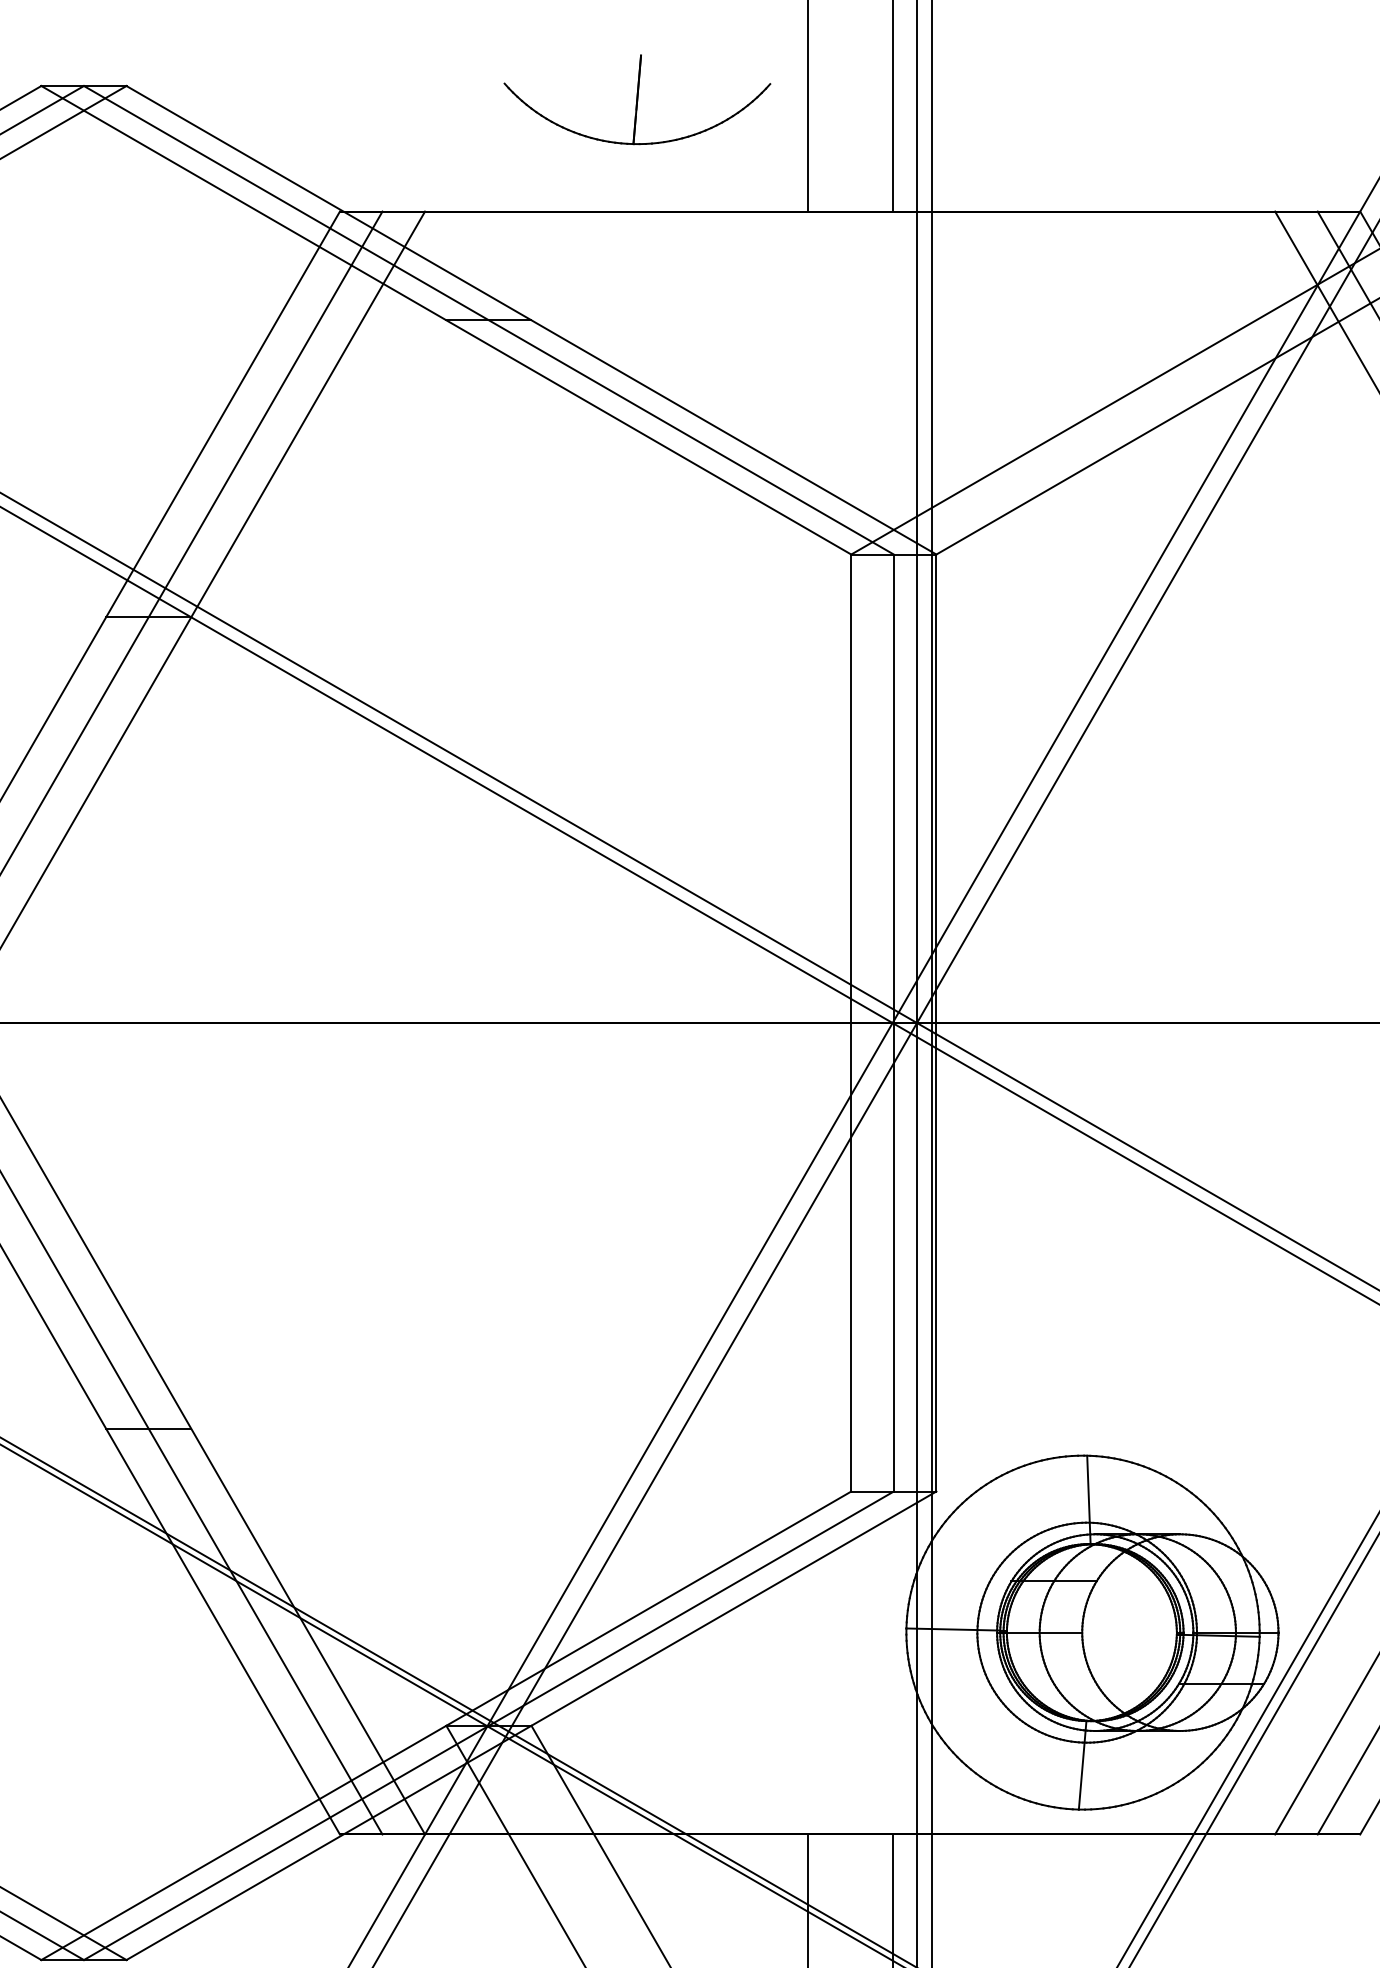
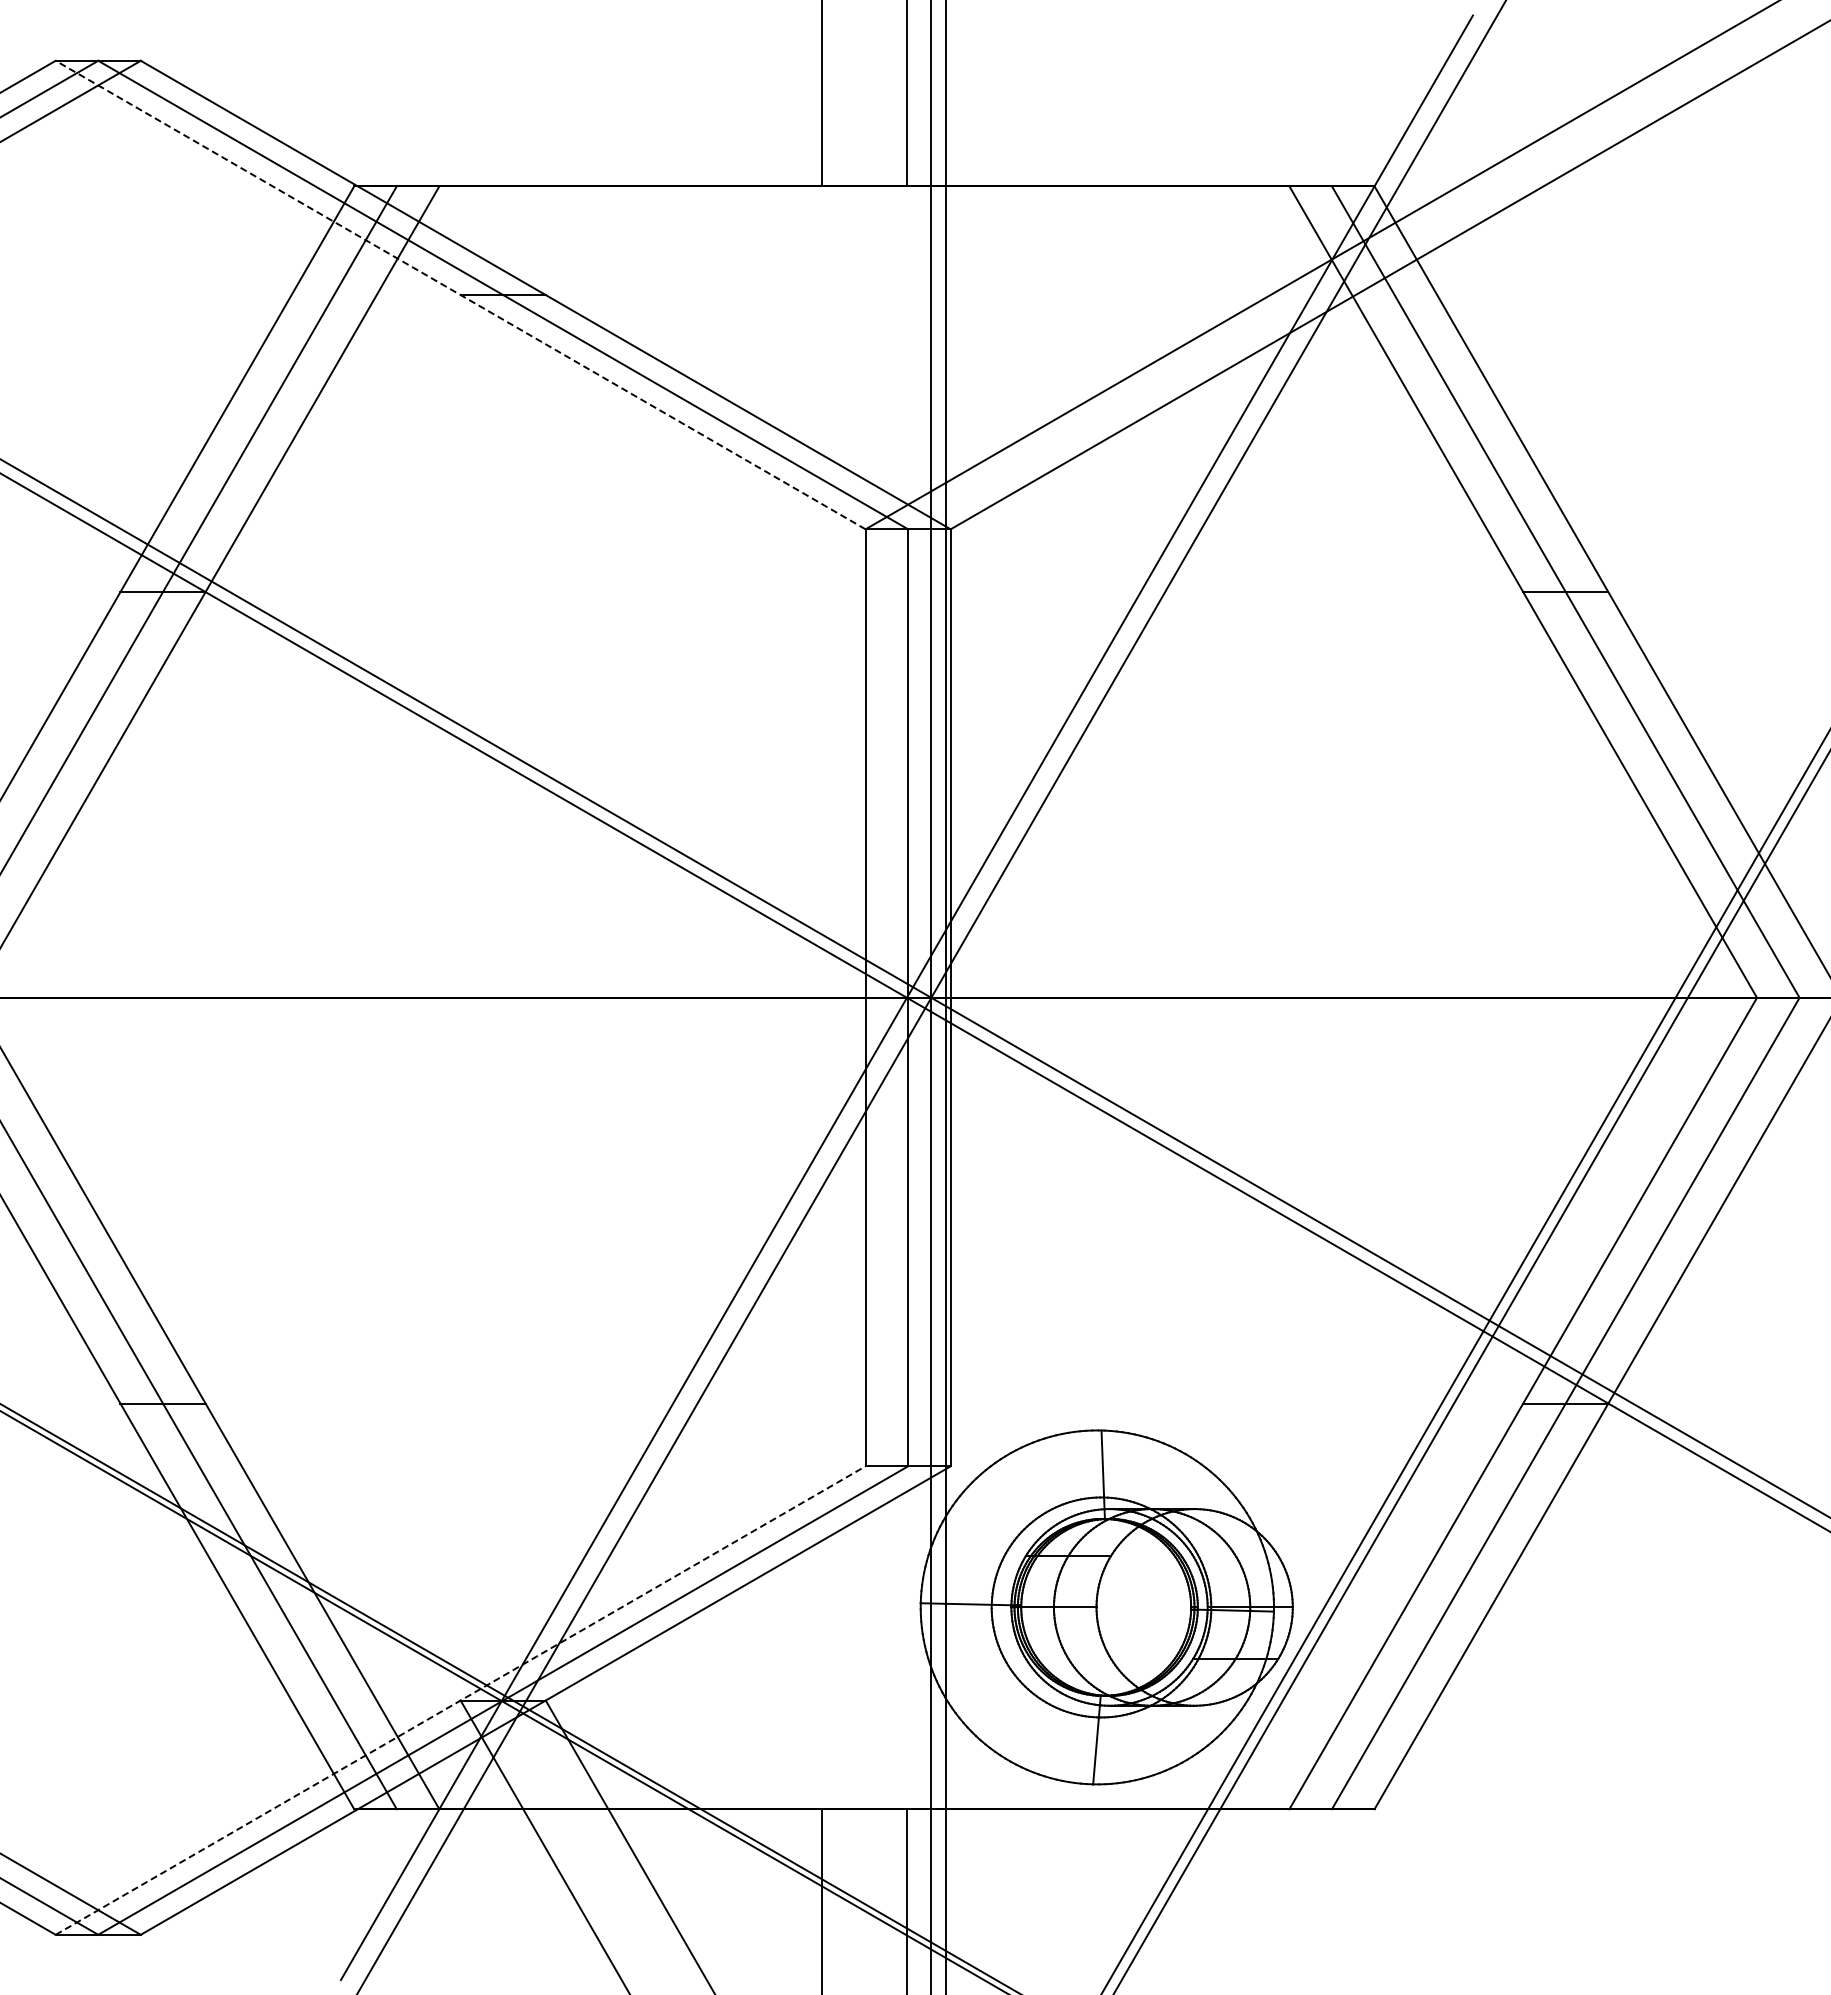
part: (637, 99) -> (651, 74), removed
line: (446, 320) -> (460, 295), solid -> dashed
line: (446, 1725) -> (460, 1700), solid -> dashed

